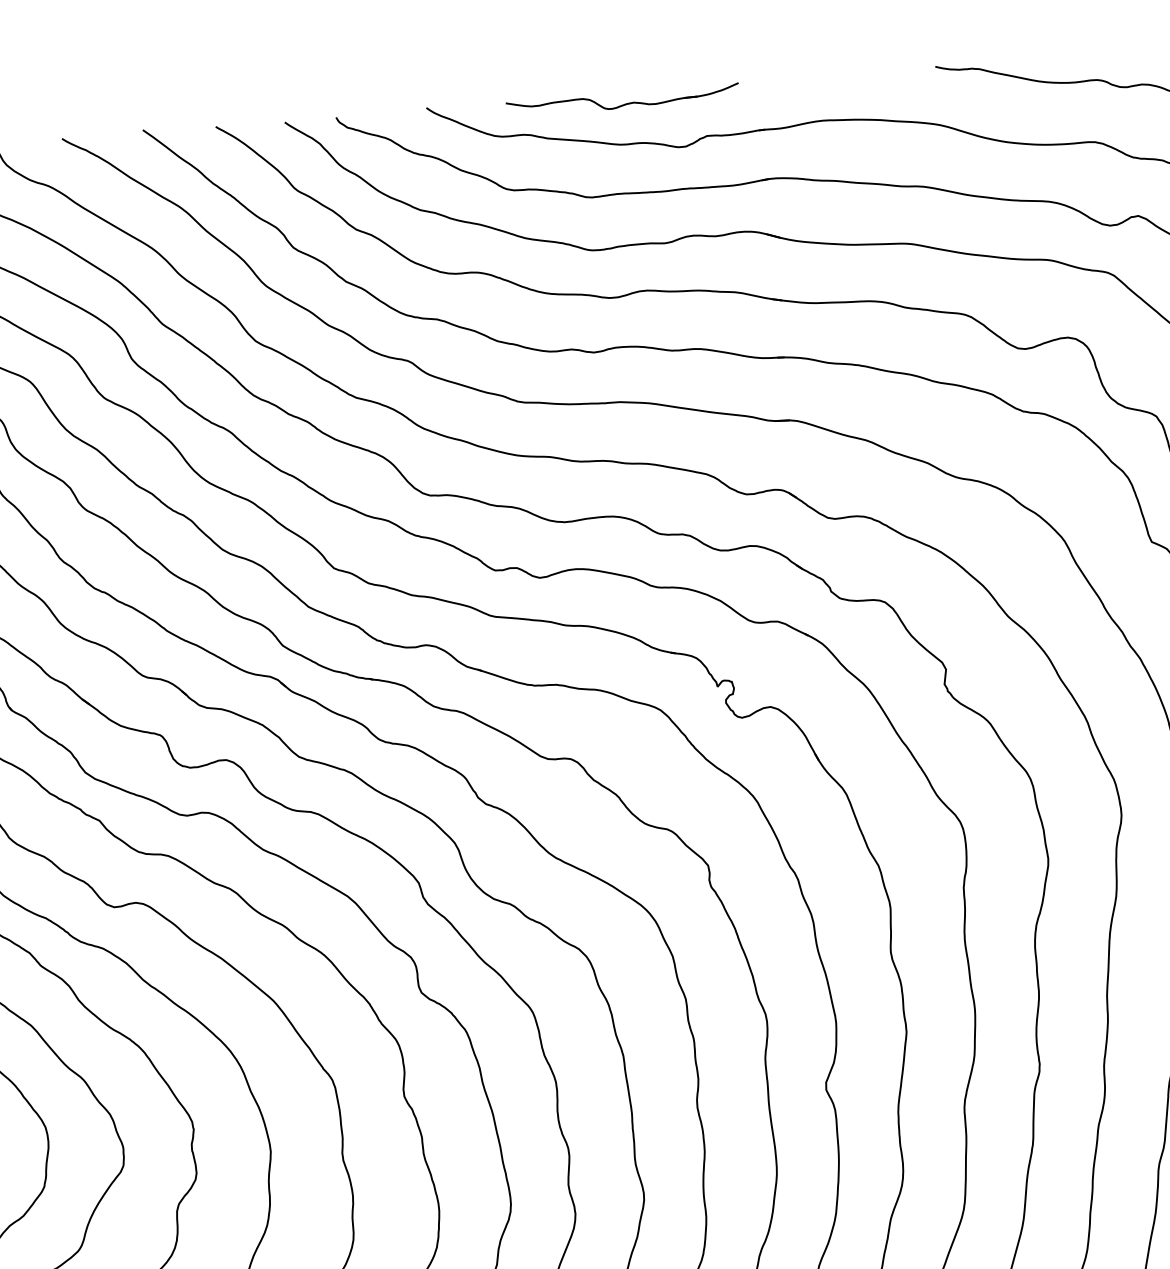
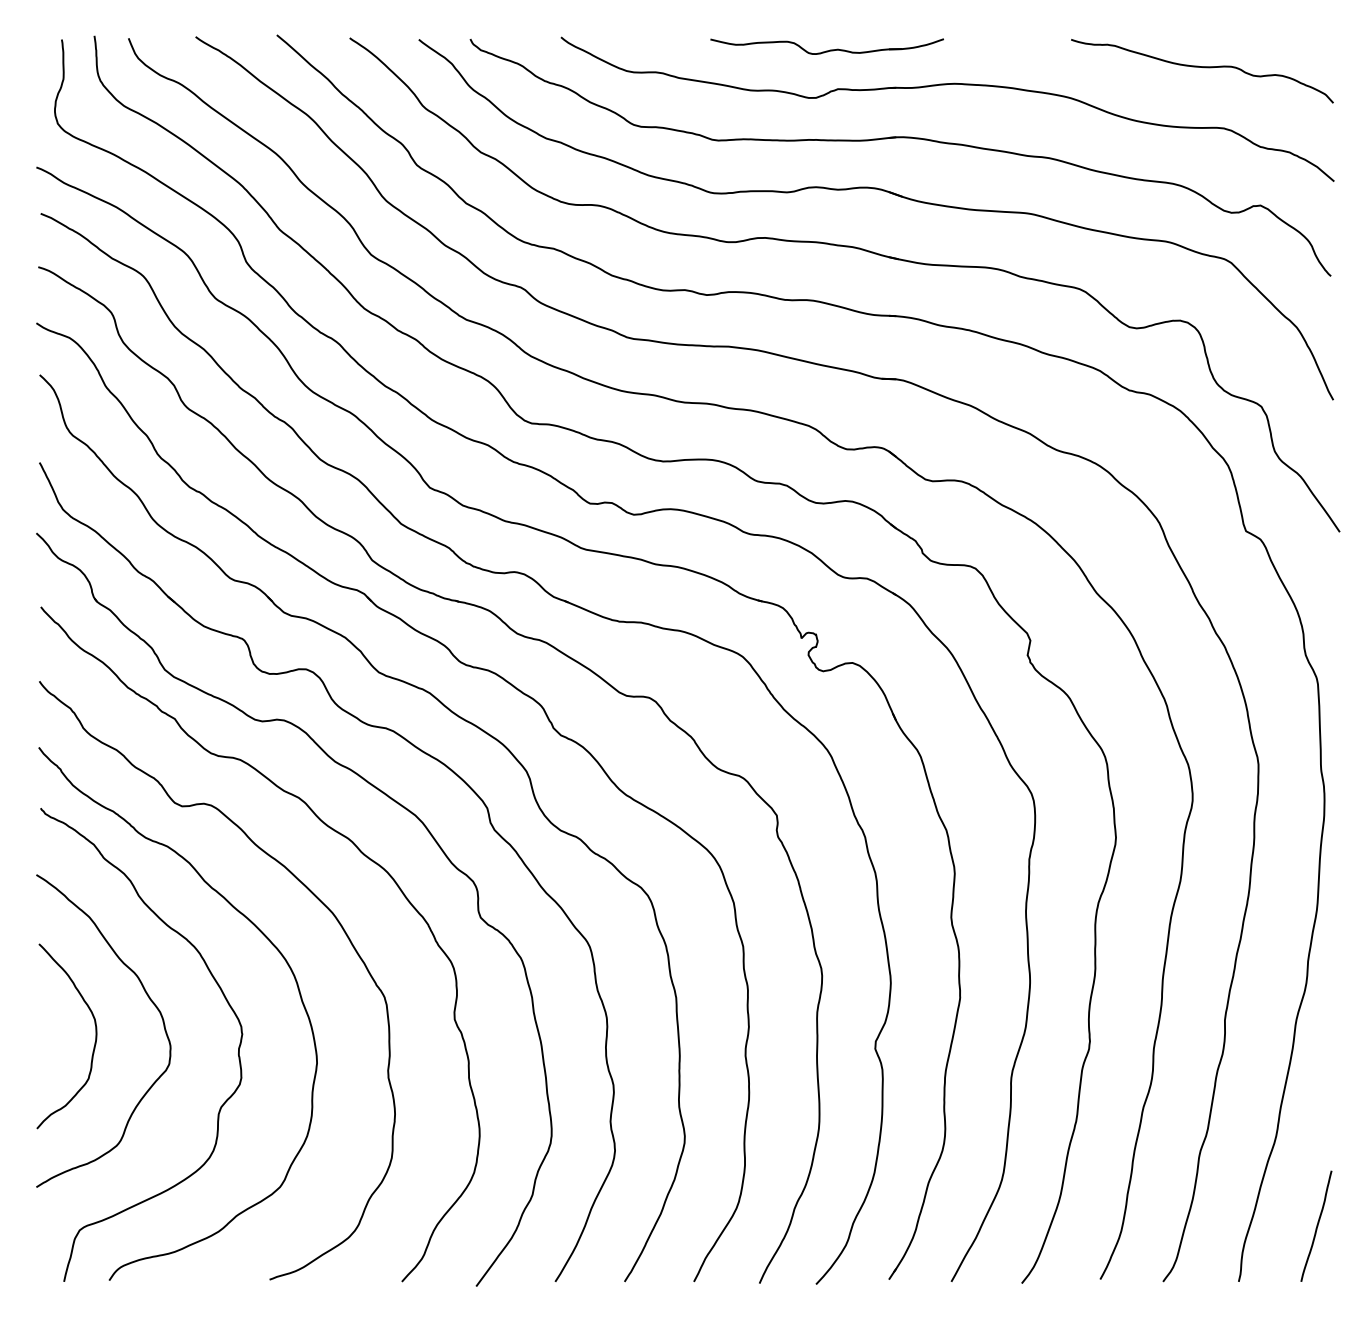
part: (622, 100) -> (826, 46), moved

